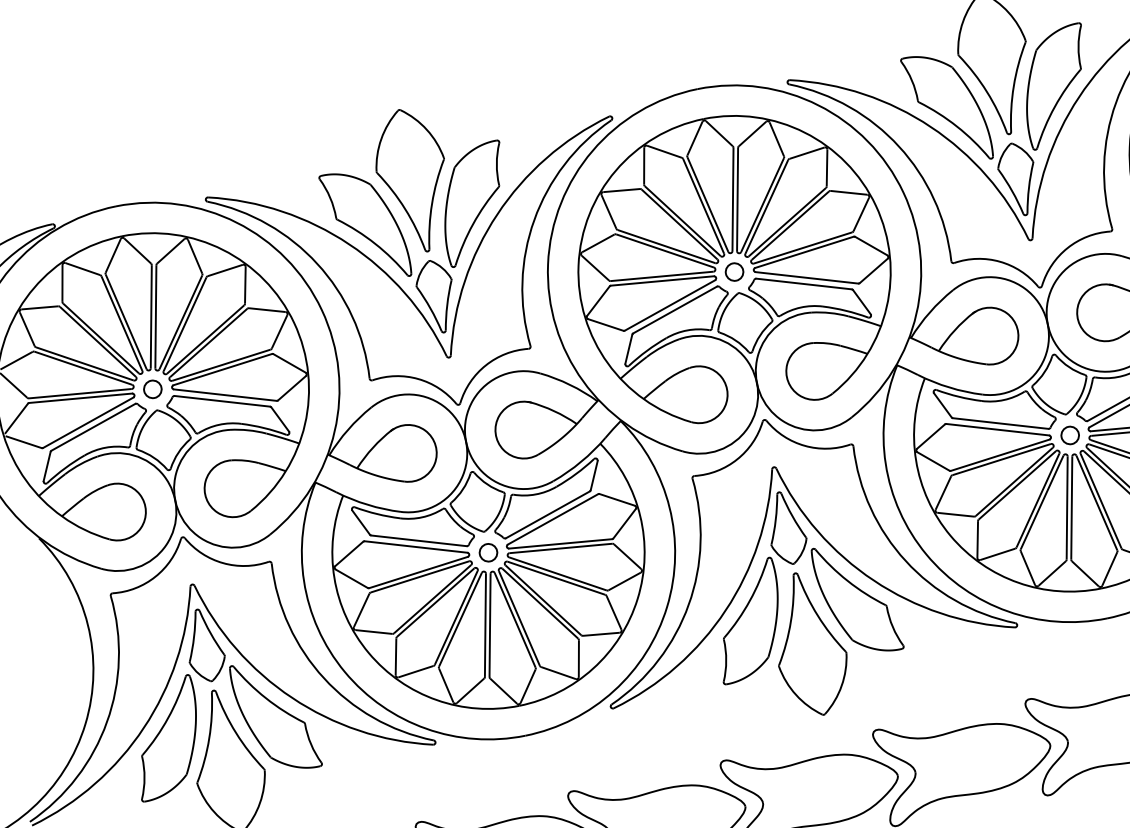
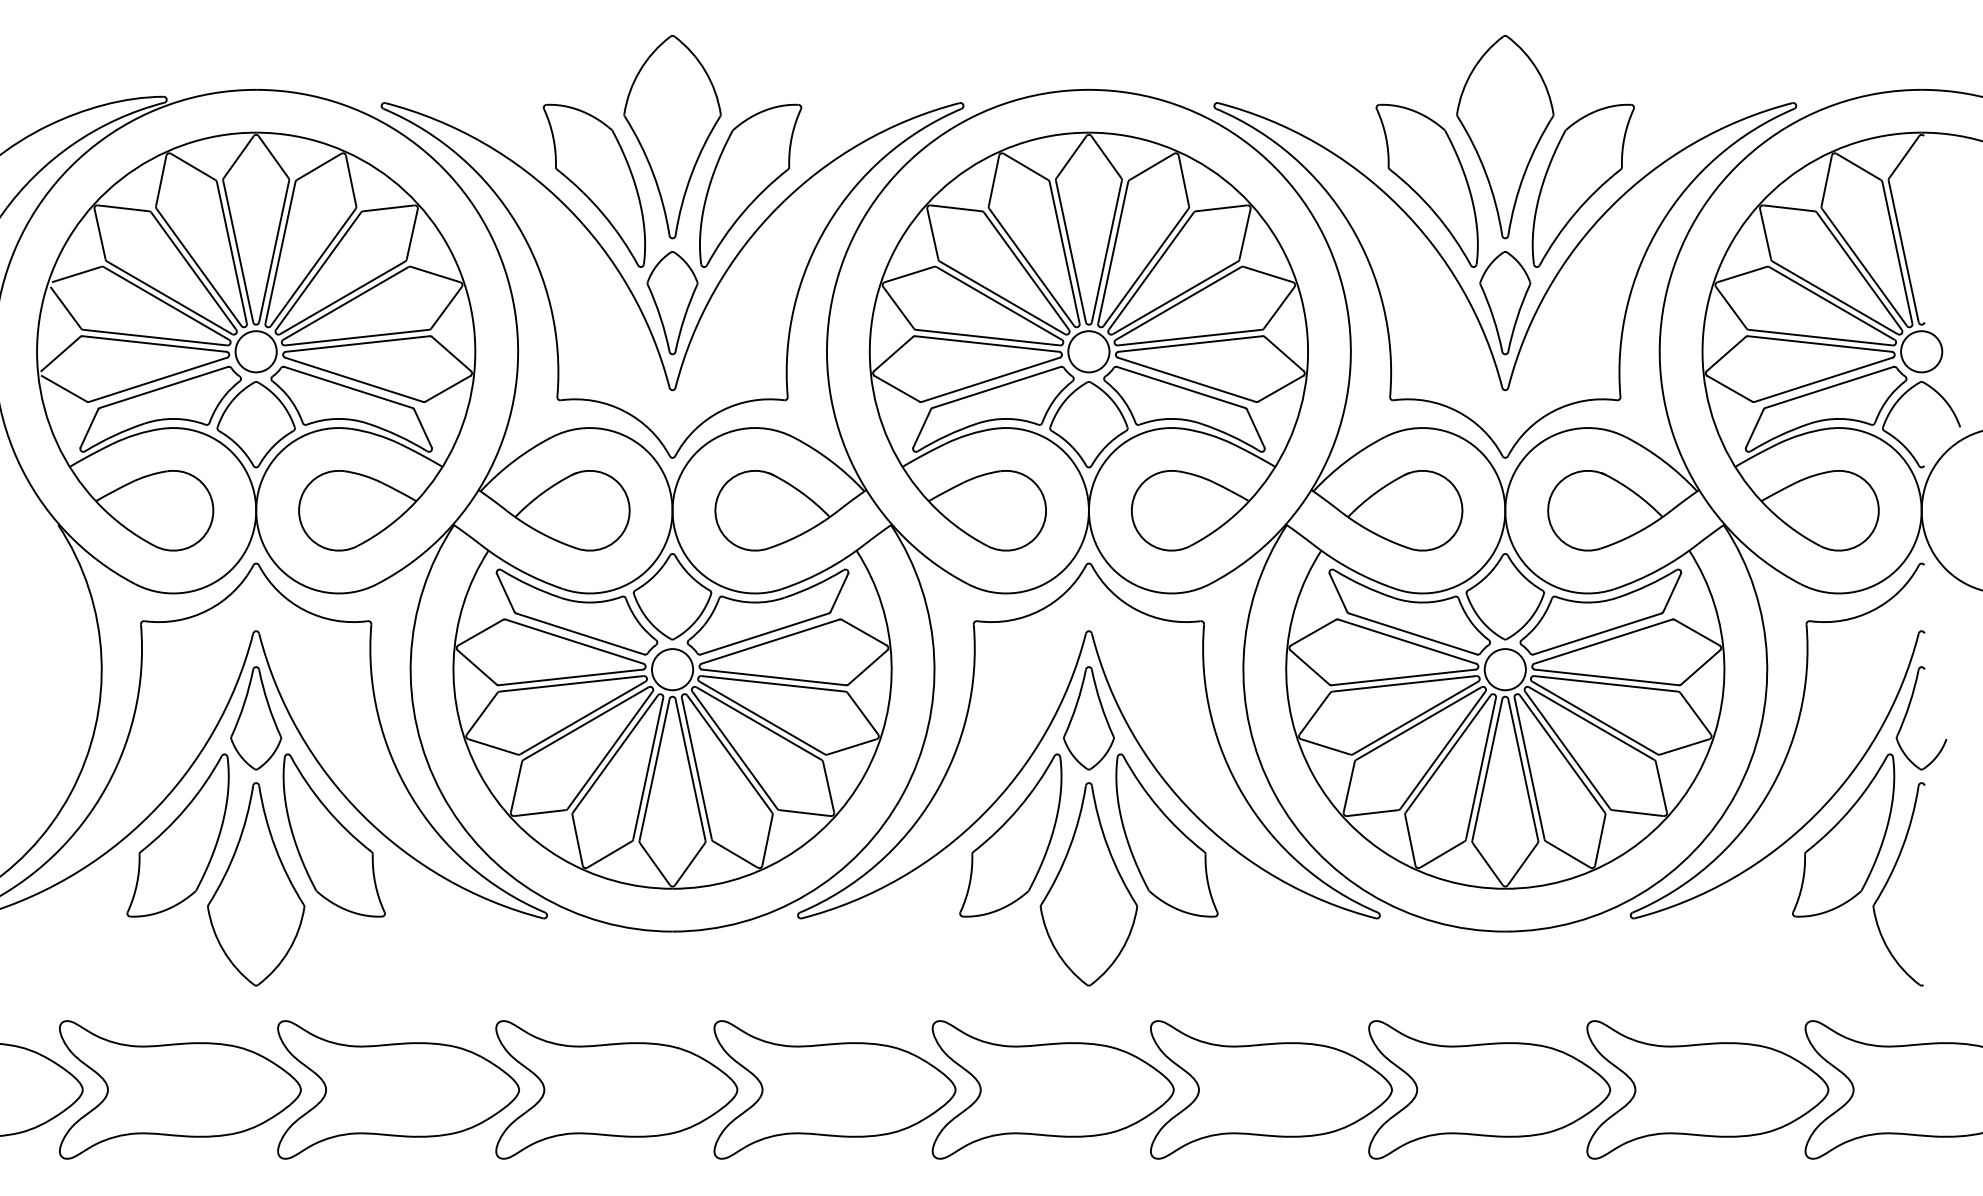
circle: (734, 271) -> (1088, 351), size x1.67
circle: (152, 389) -> (255, 351), size x1.67
circle: (1069, 435) -> (1504, 669), size x1.67
circle: (488, 552) -> (672, 669), size x1.67

